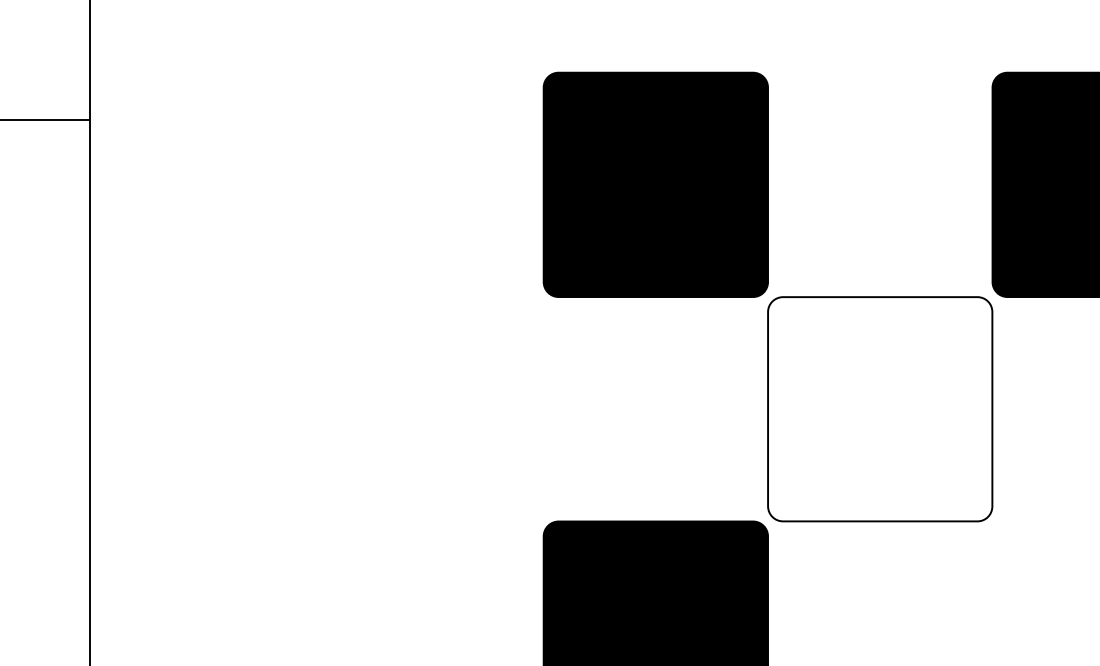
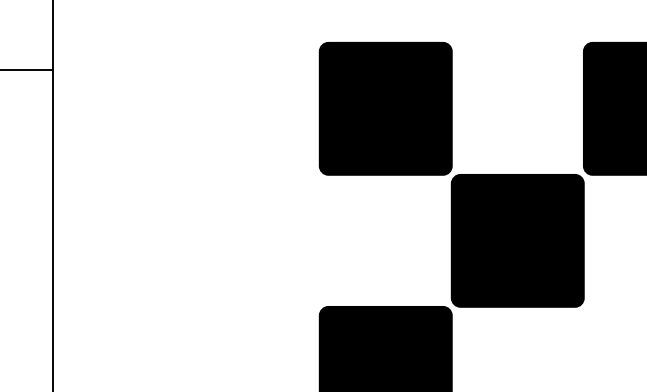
fill: (879, 408) -> (517, 240), added

